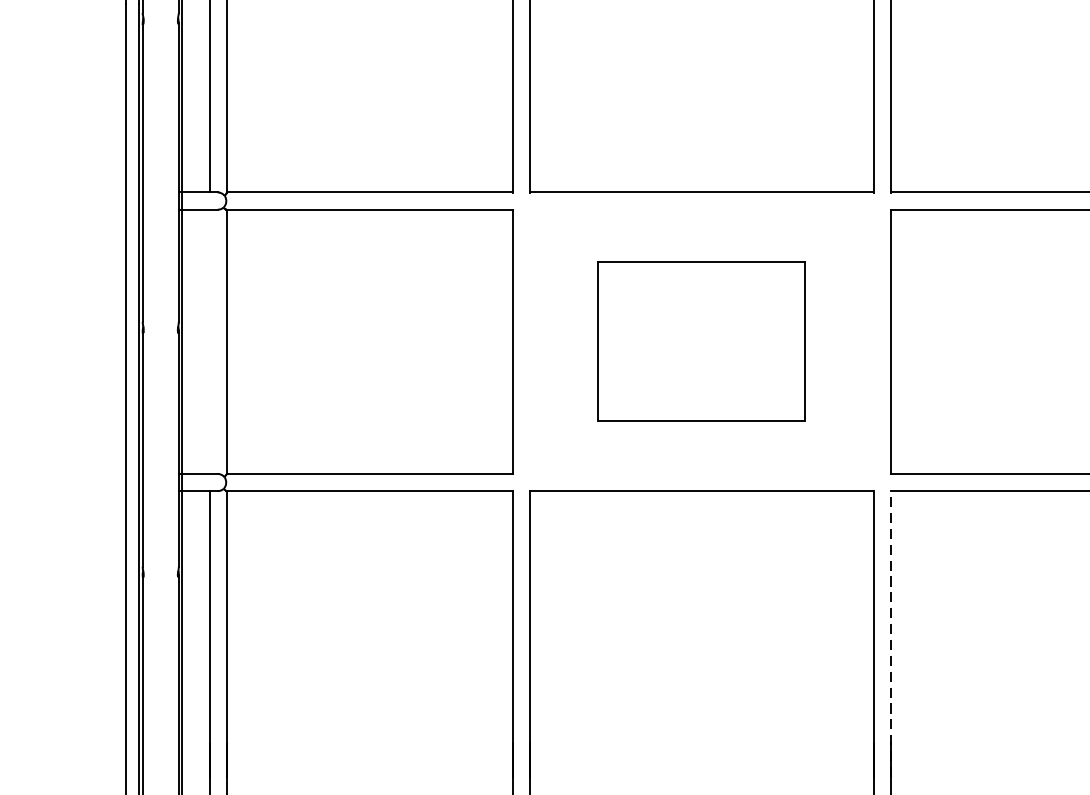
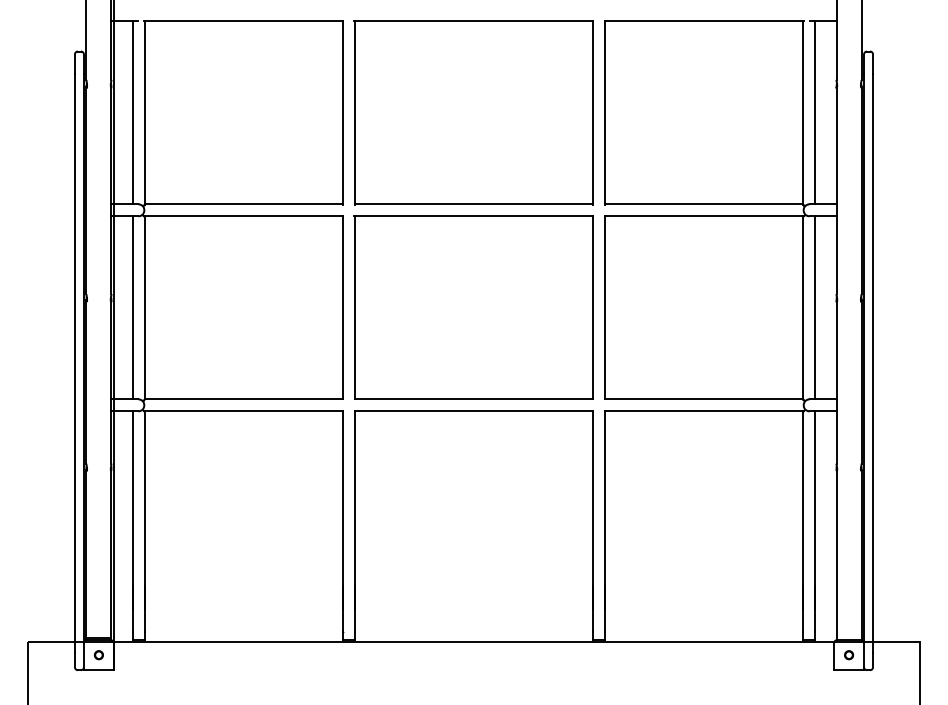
line: (209, 341) -> (132, 307), added
part: (701, 341) -> (473, 307), size x1.67
line: (891, 632) -> (605, 509), dashed -> solid

